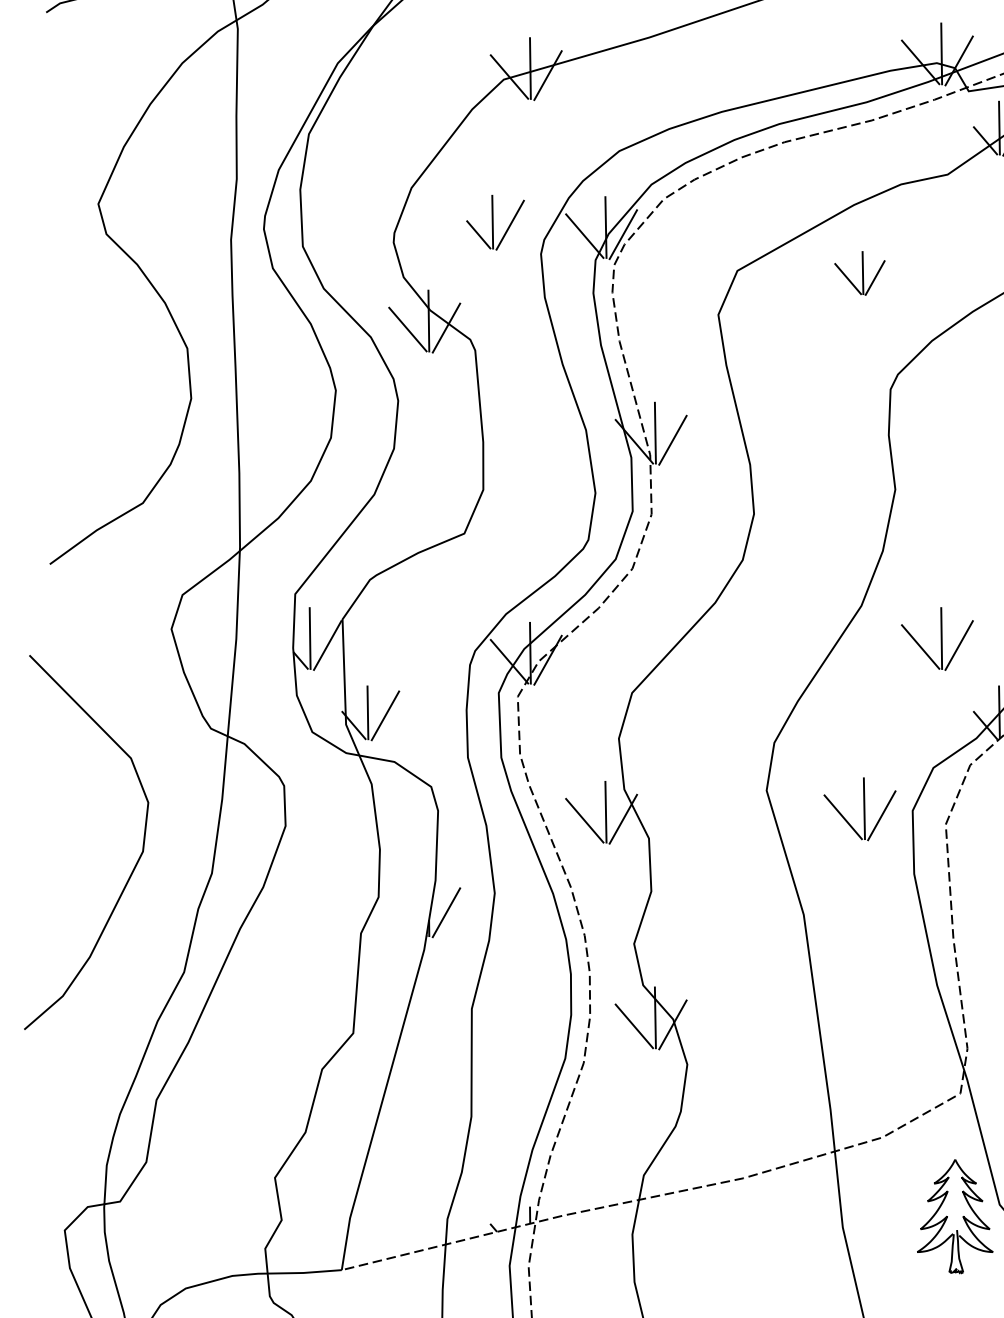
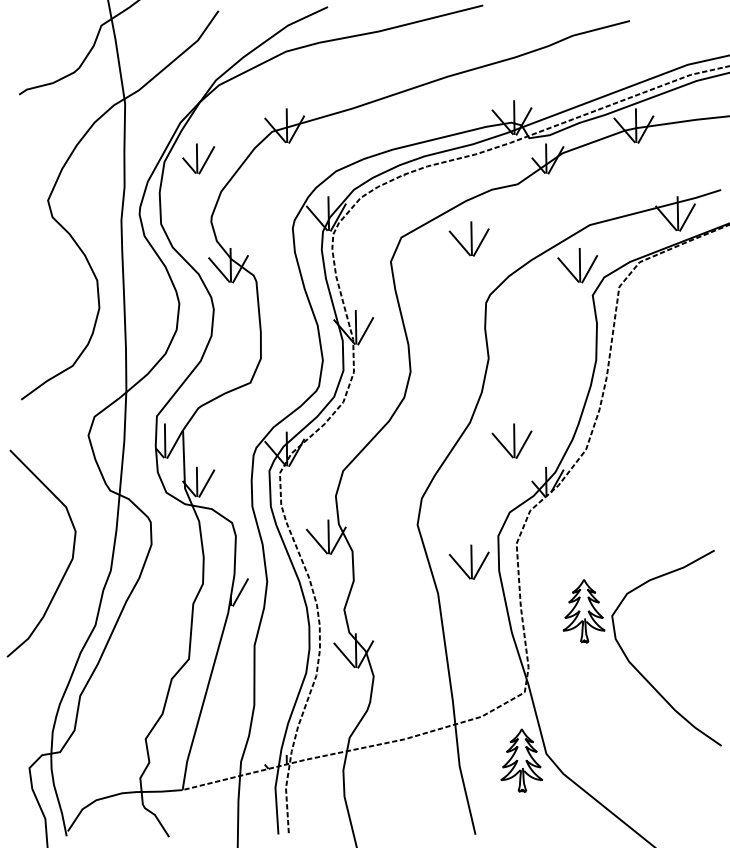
part: (495, 221) -> (198, 158), moved
part: (858, 272) -> (468, 238), size x1.43
part: (858, 807) -> (468, 561), moved

